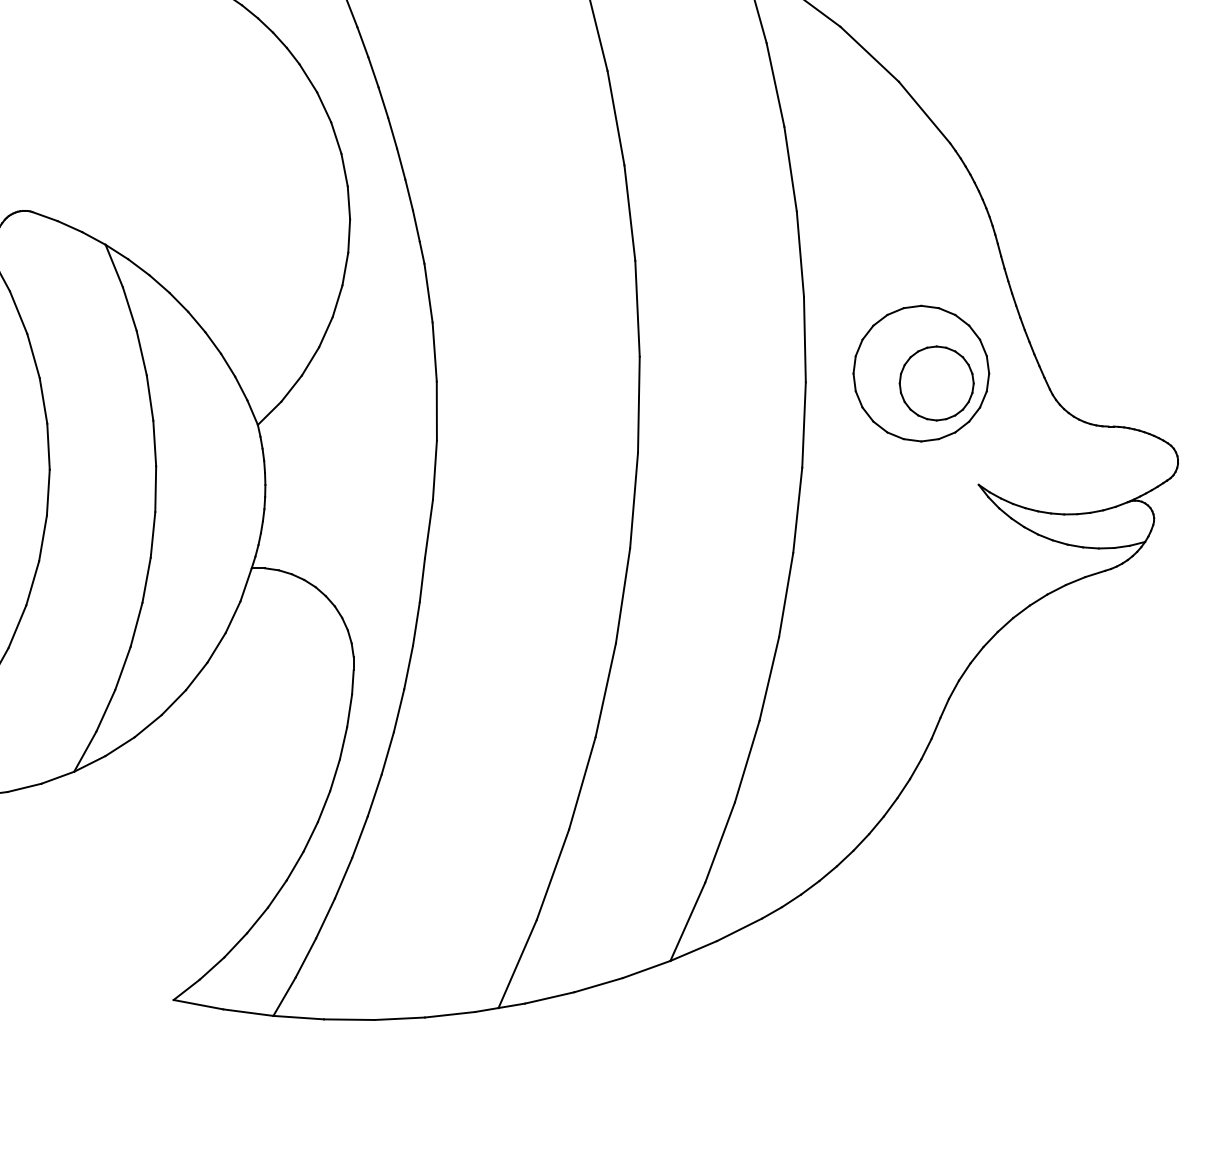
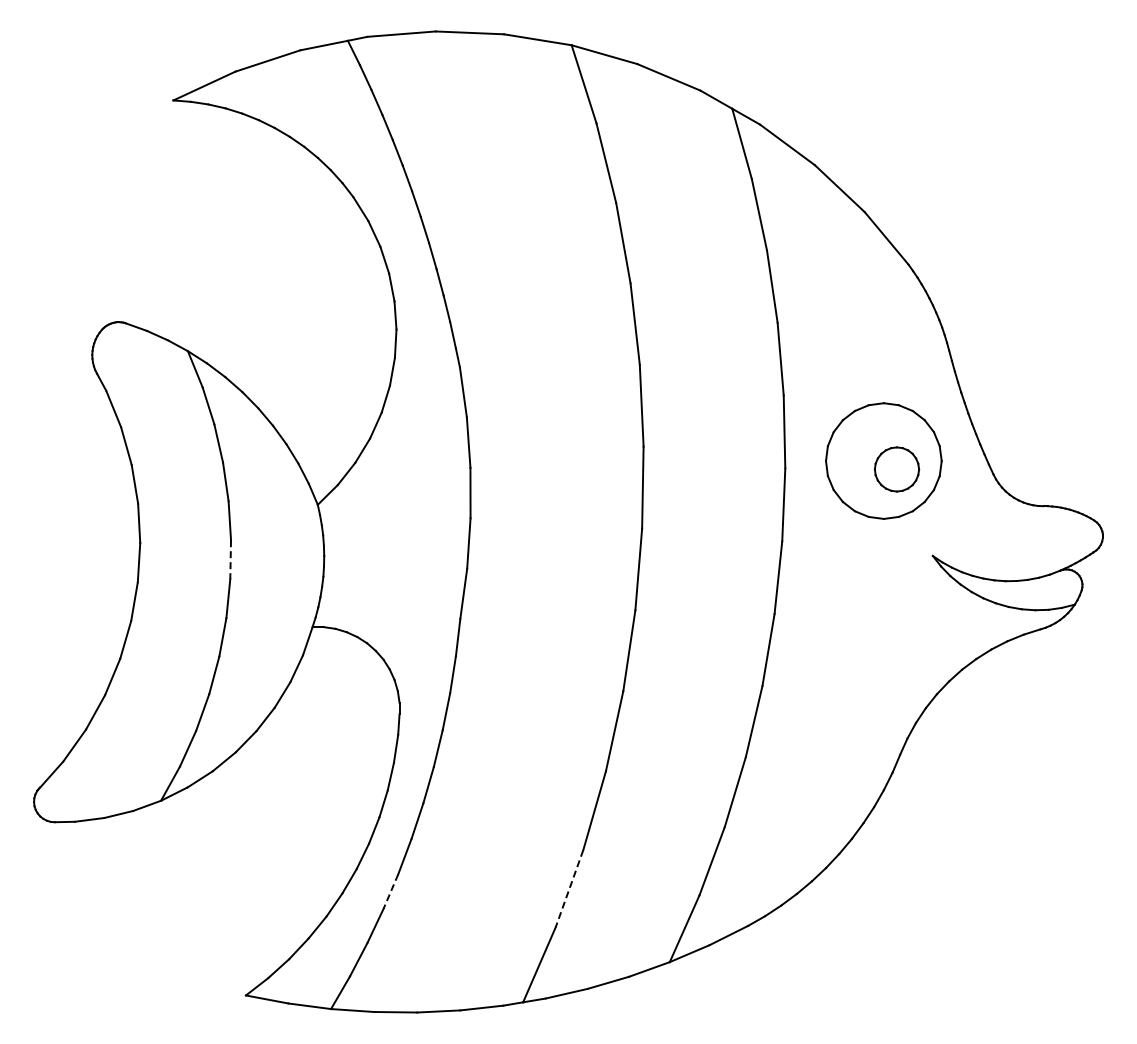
part: (936, 383) -> (896, 469), size x0.7
line: (155, 489) -> (230, 559), solid -> dashed
line: (552, 874) -> (569, 888), solid -> dashed
line: (343, 878) -> (390, 891), solid -> dashed

